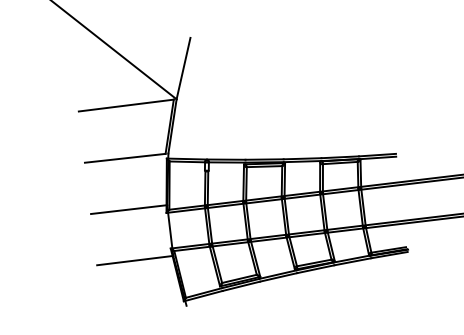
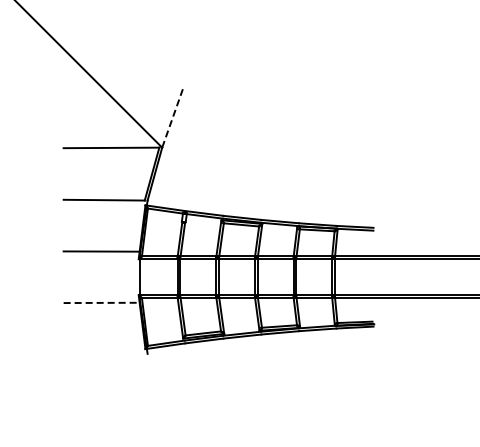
line: (183, 68) -> (172, 117), solid -> dashed
line: (135, 260) -> (102, 302), solid -> dashed

